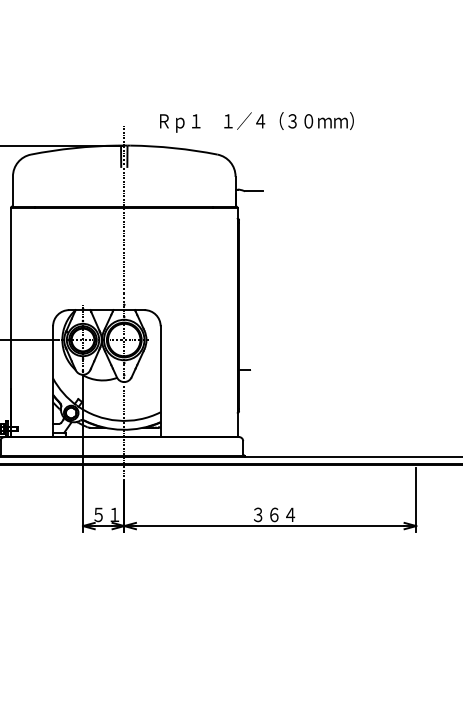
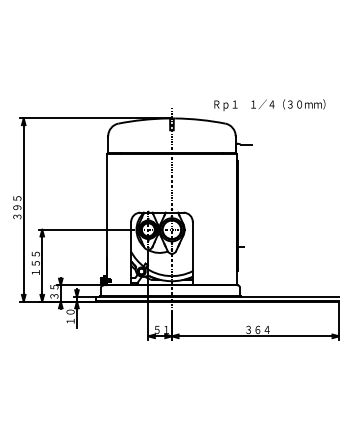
text: (256, 121) -> (269, 104), moved

